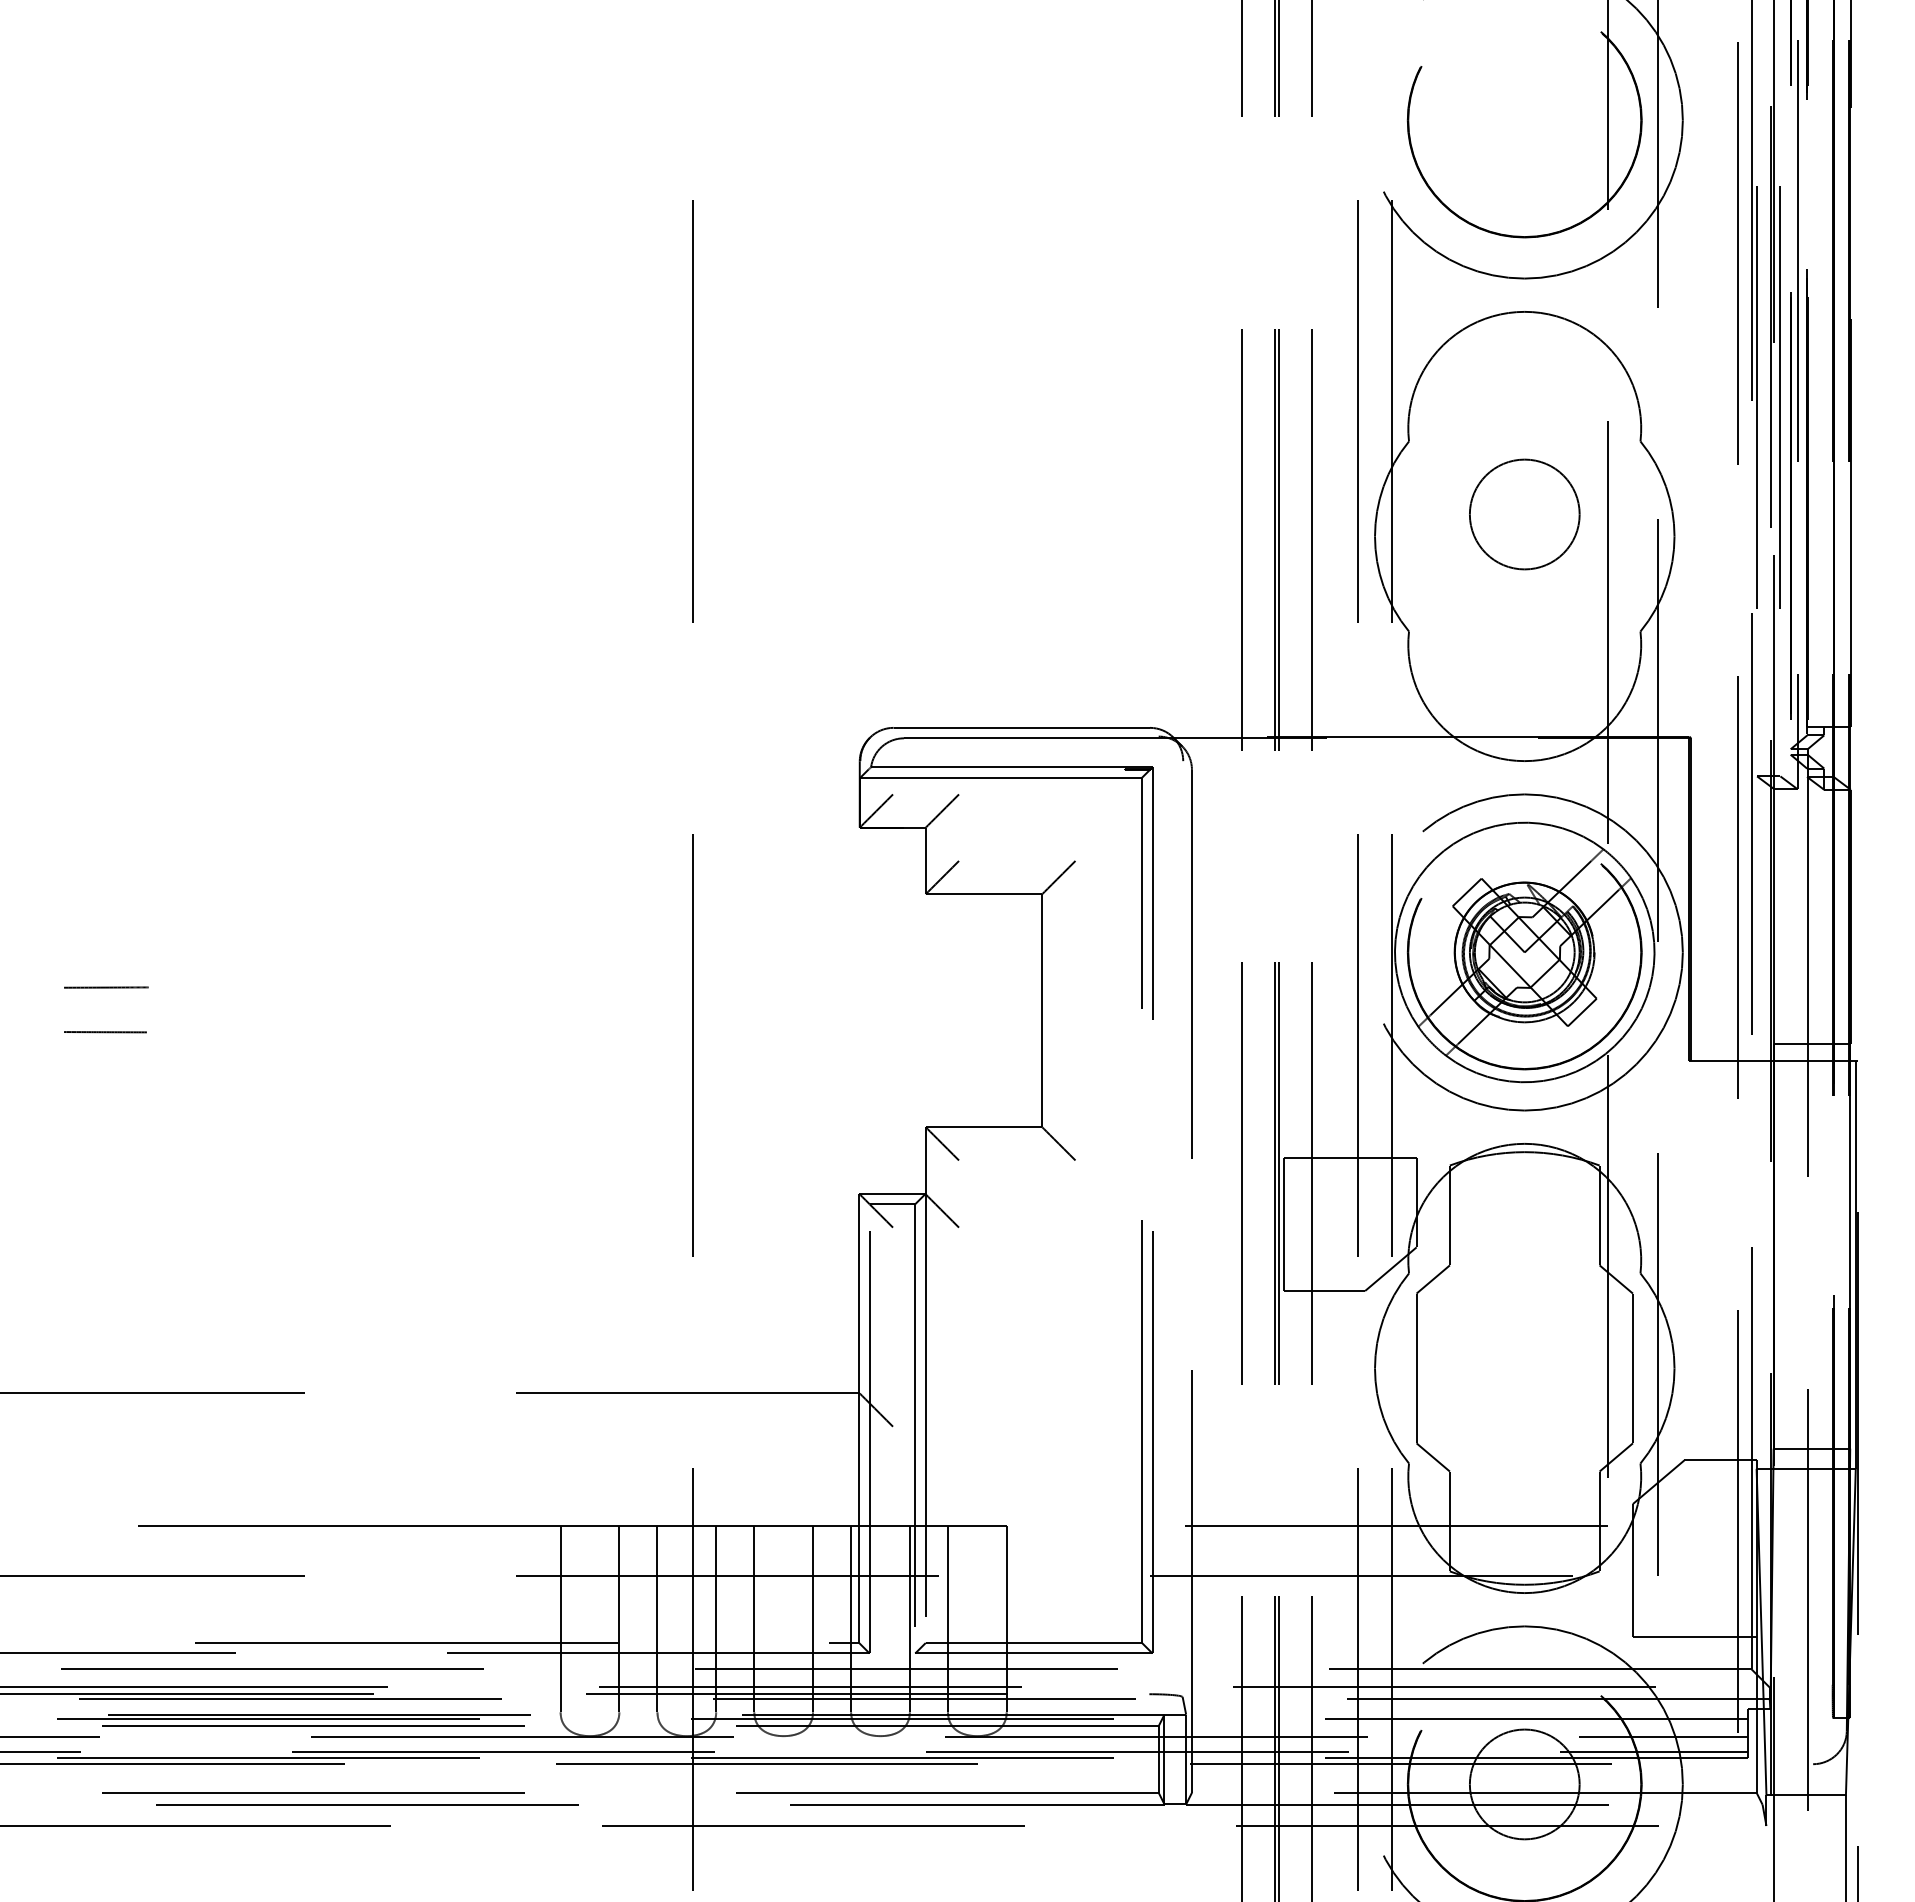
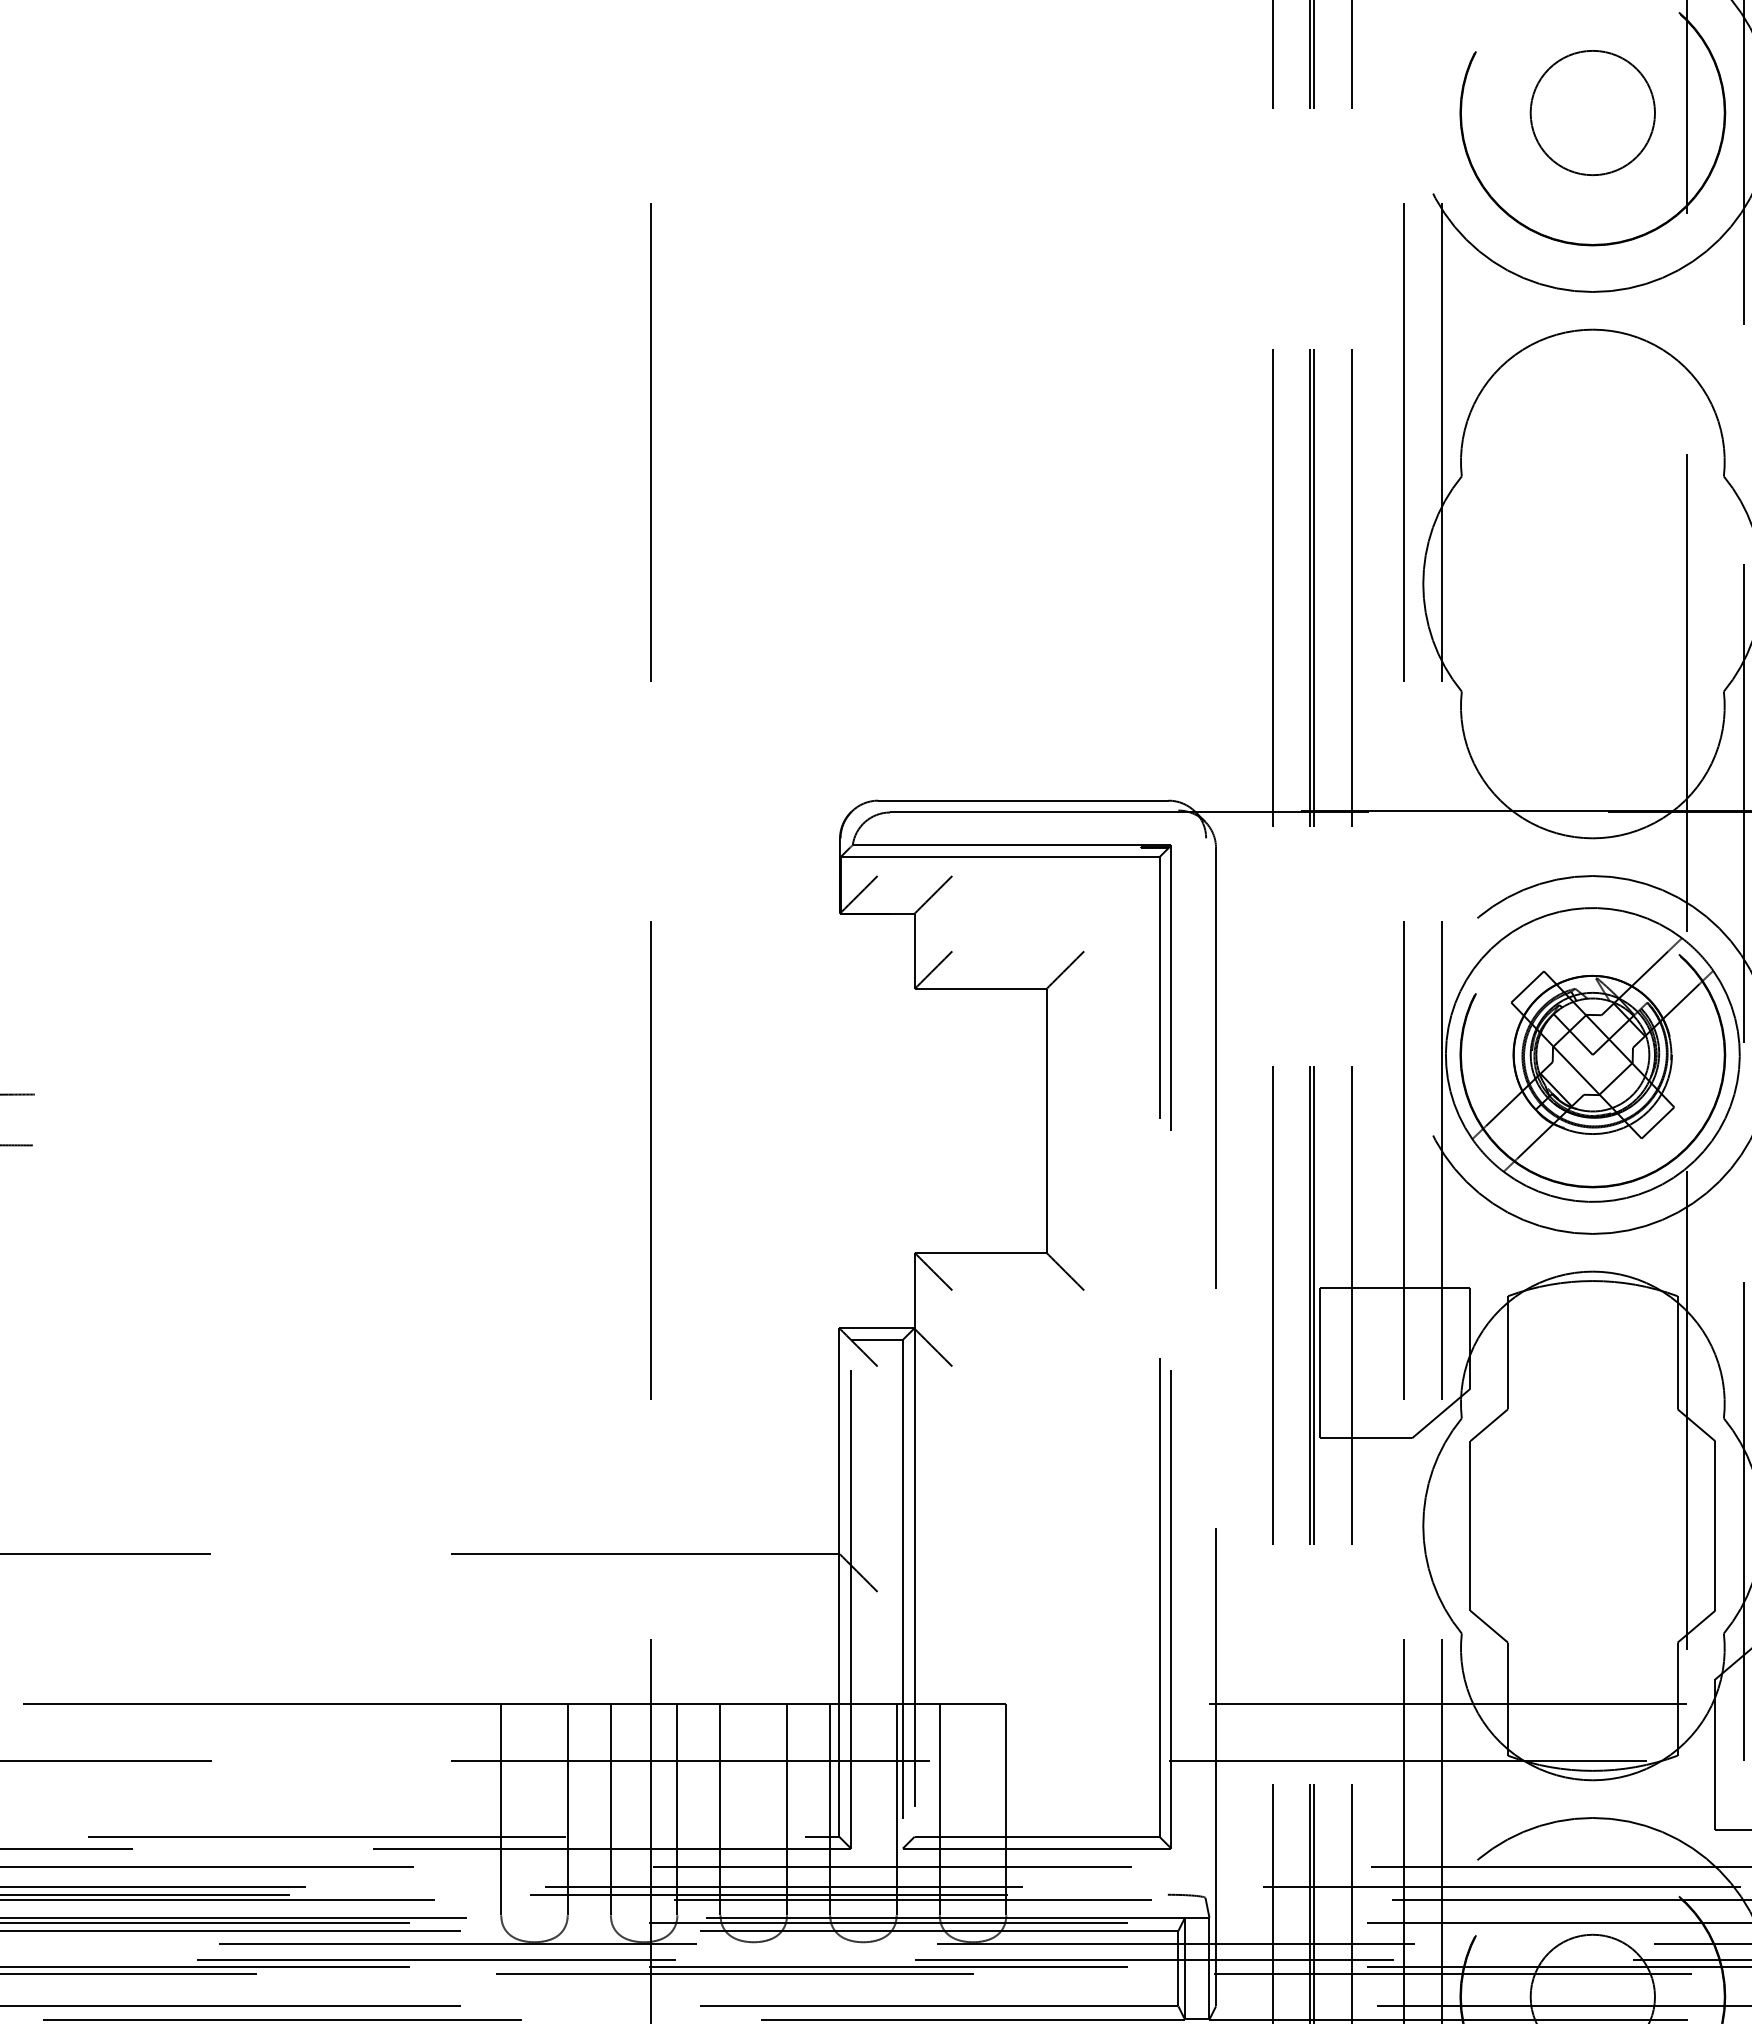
circle: (1524, 514) -> (1592, 113), moved

